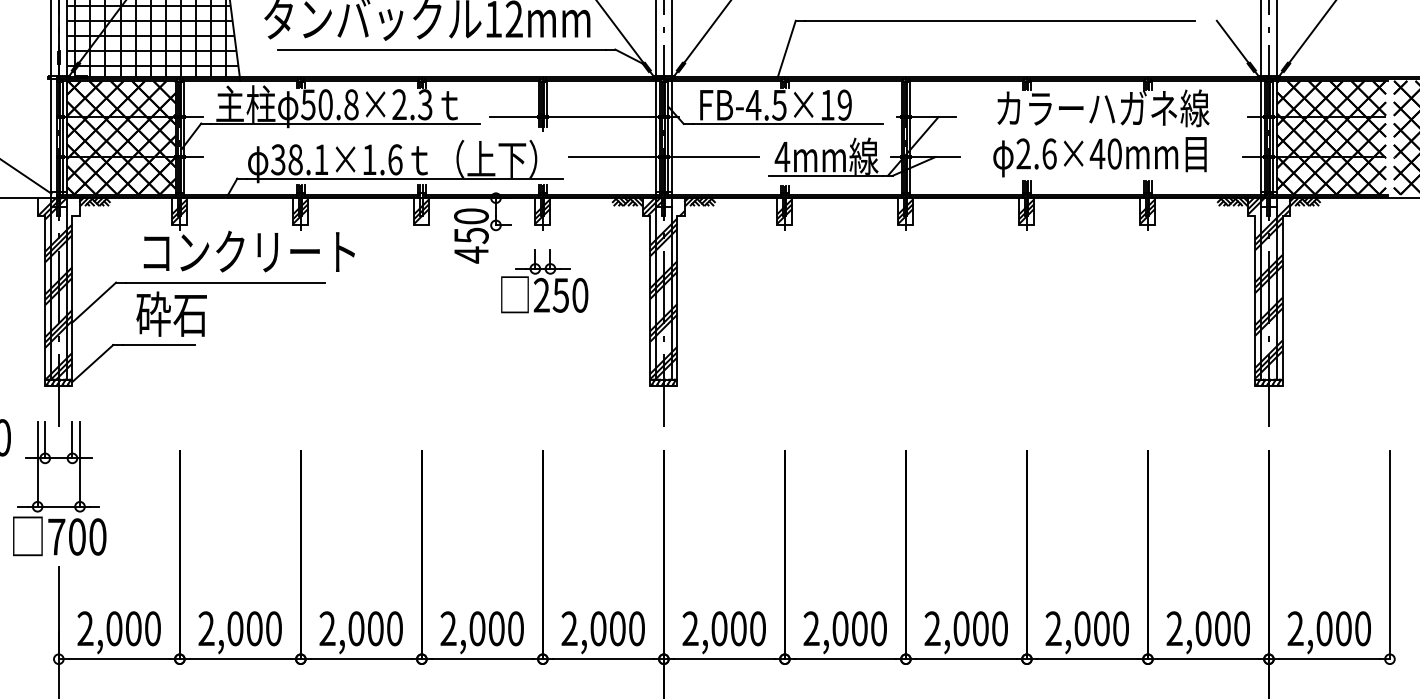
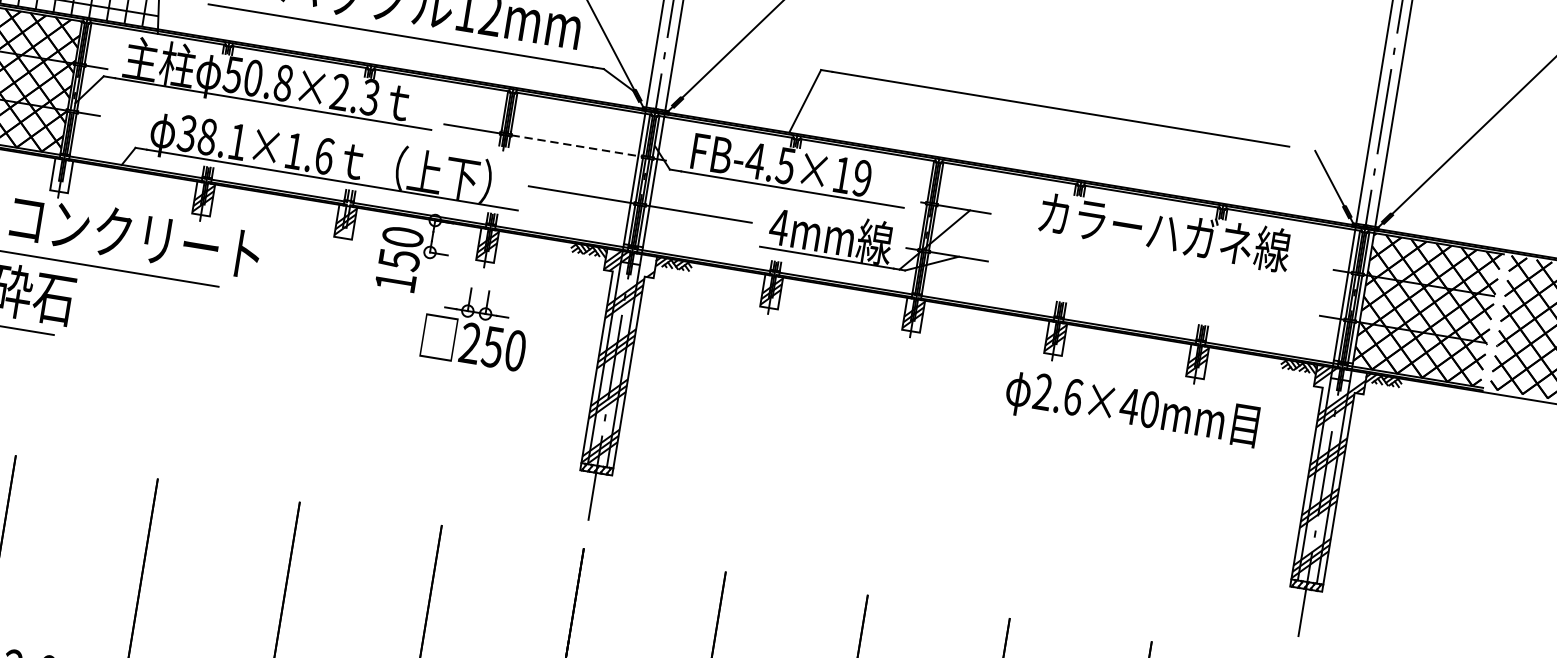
line: (603, 117) -> (576, 146), solid -> dashed
text: (1099, 157) -> (1131, 410), moved
hatch: (179, 211) -> (61, 175), removed
text: (471, 254) -> (395, 281), 450 -> 150

